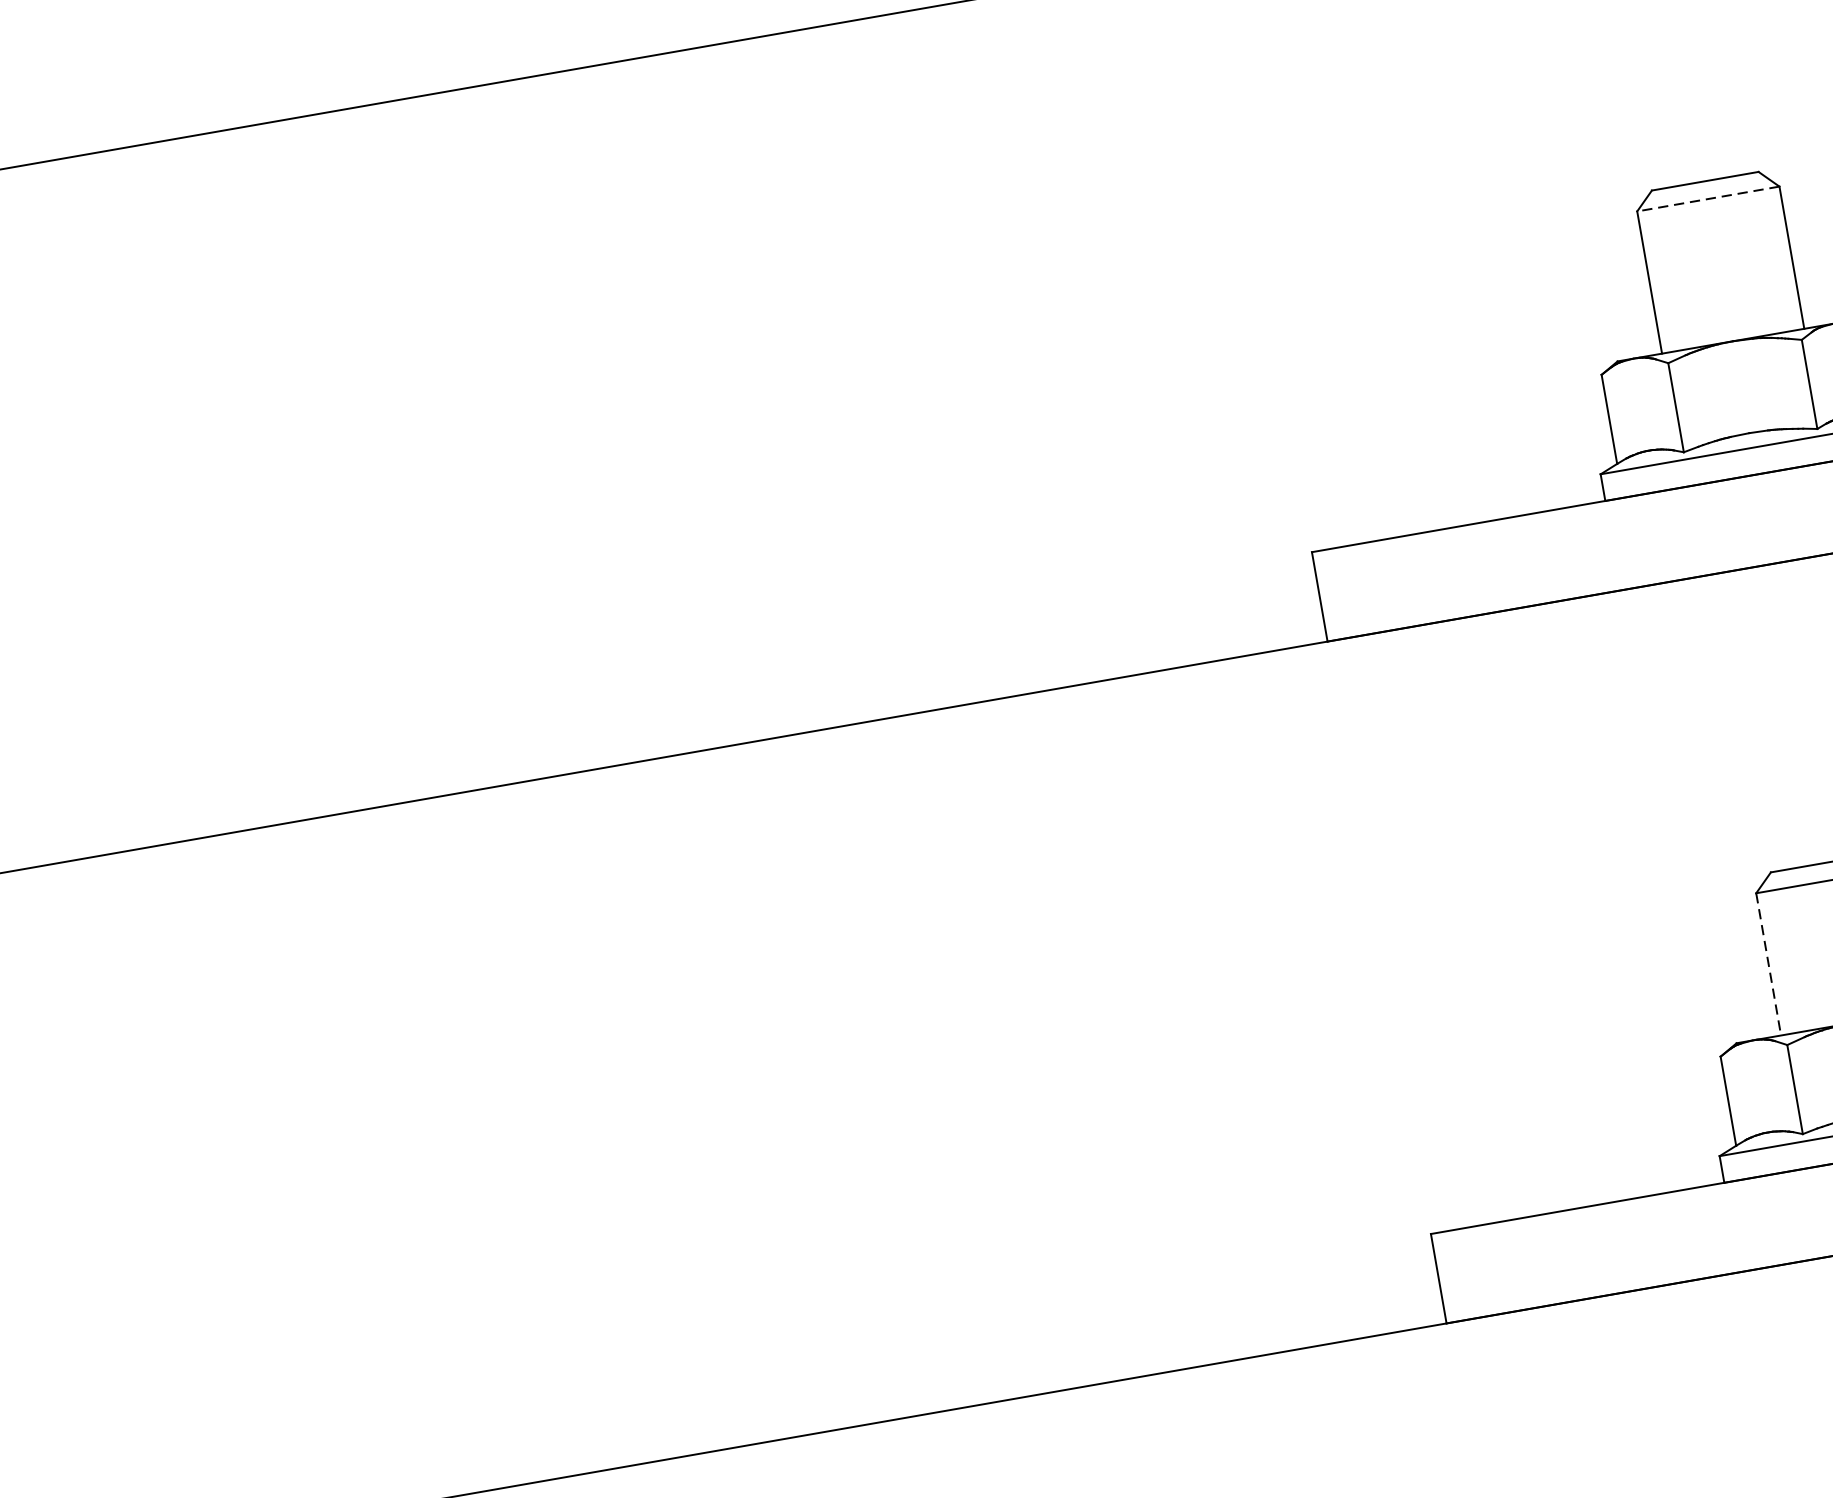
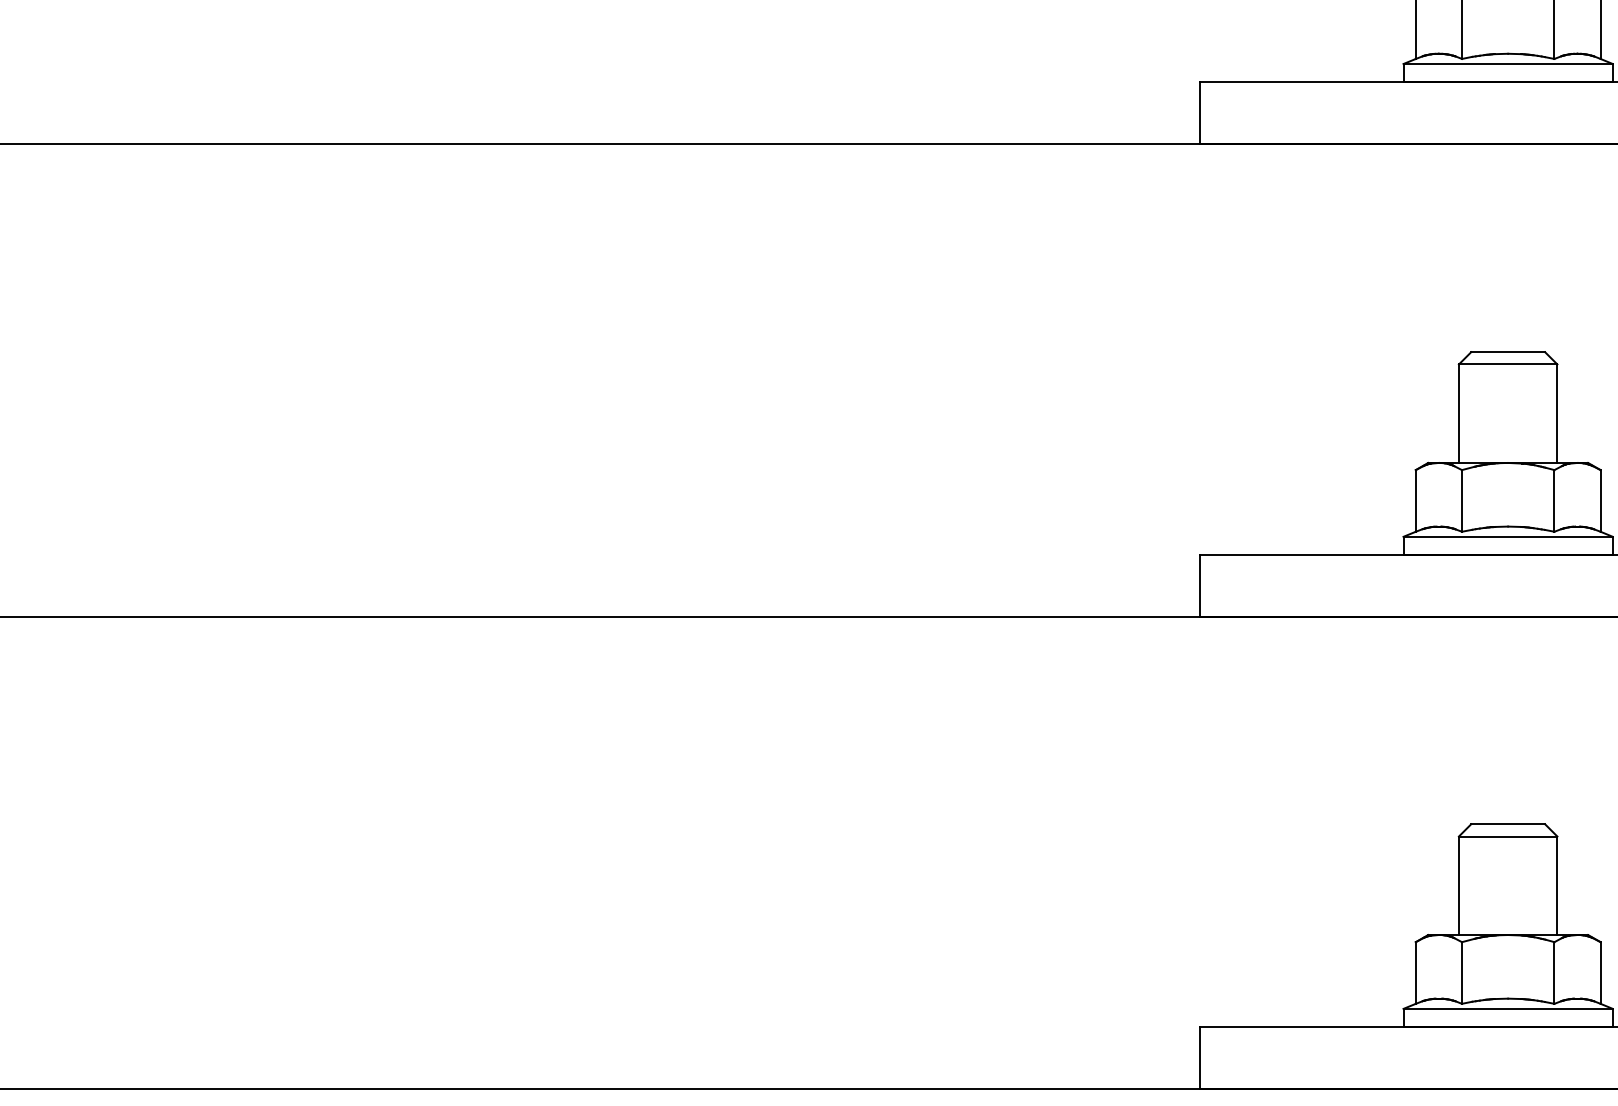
line: (1707, 199) -> (1507, 364), dashed -> solid
line: (1768, 965) -> (1458, 886), dashed -> solid

